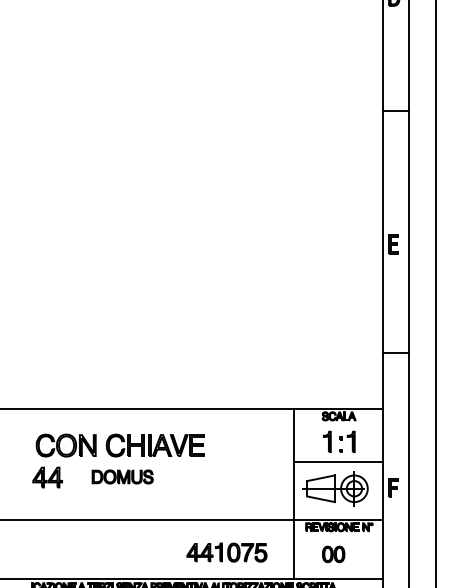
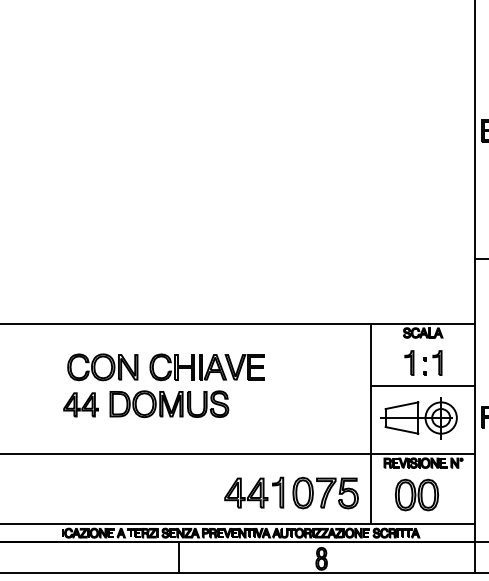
part: (122, 476) -> (168, 403), size x1.67
part: (226, 552) -> (291, 492), size x1.43
part: (333, 554) -> (416, 495), size x1.67

